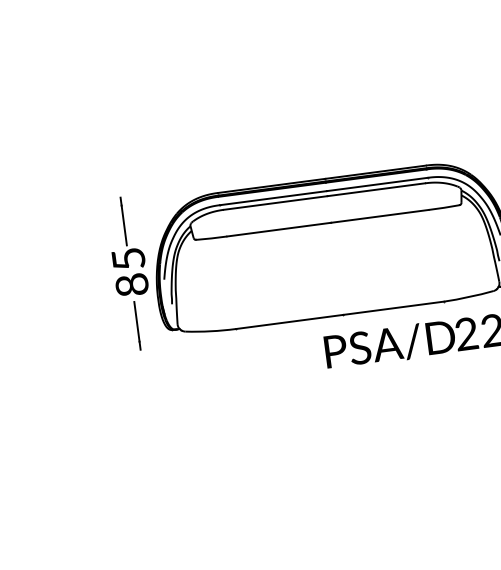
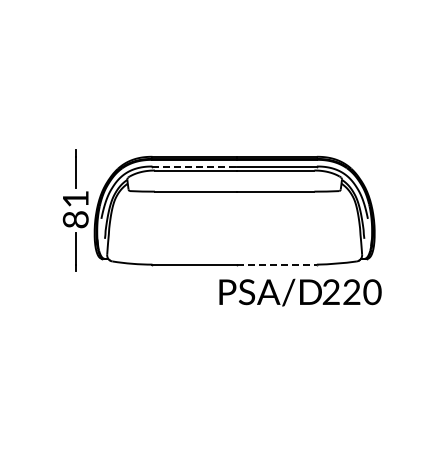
line: (274, 197) -> (195, 166), solid -> dashed
text: (128, 259) -> (75, 199), 85 -> 81
line: (394, 308) -> (277, 264), solid -> dashed

